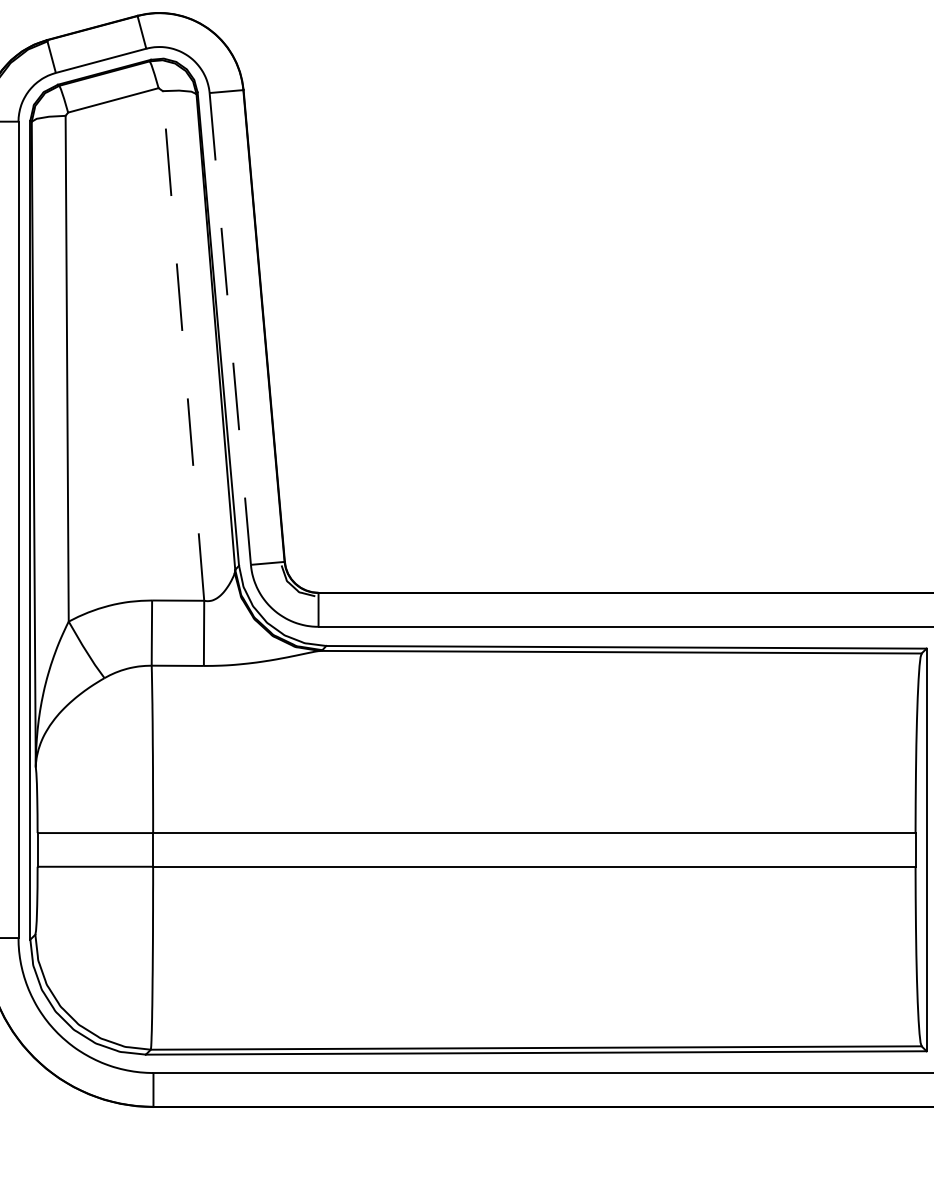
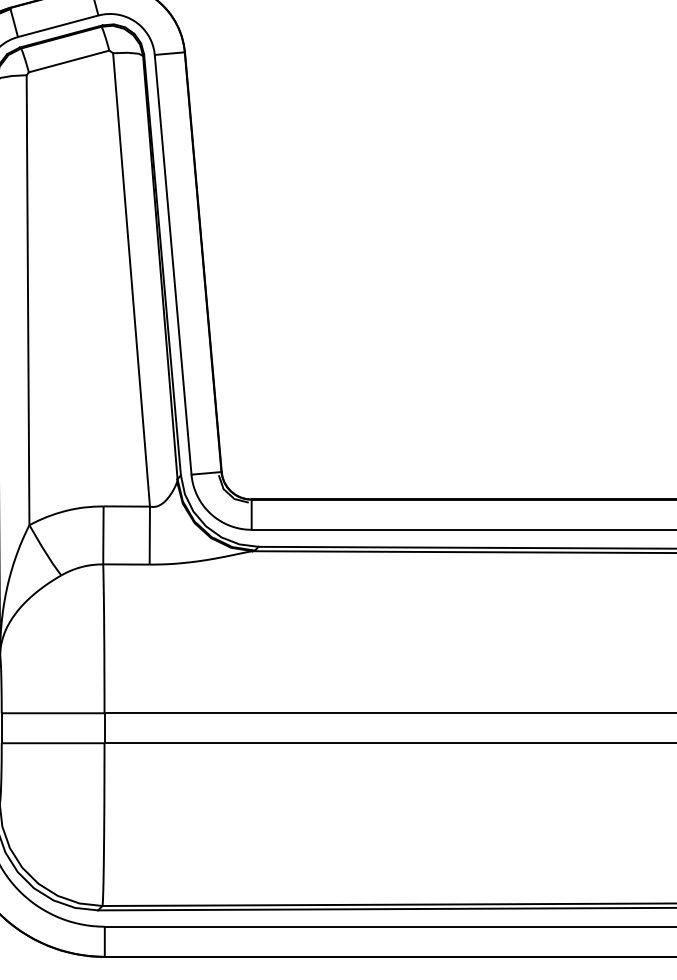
line: (230, 328) -> (173, 264), dashed -> solid
line: (183, 345) -> (131, 279), dashed -> solid

